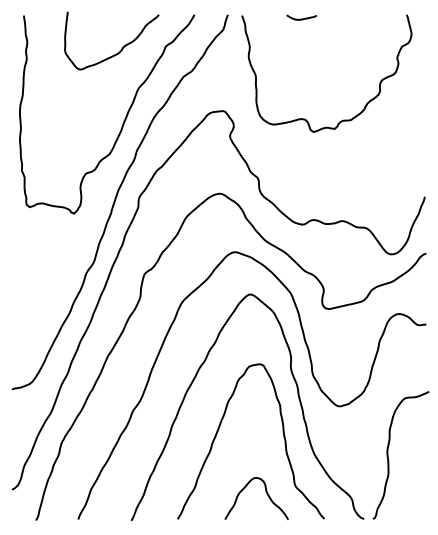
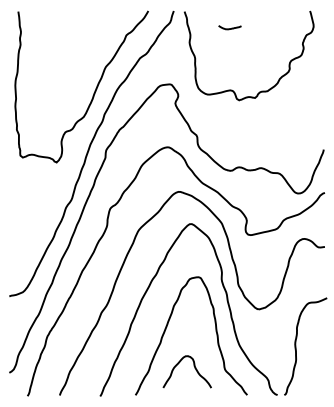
curve: (301, 18) -> (229, 28), moved
curve: (121, 48) -> (92, 36), removed
curve: (266, 494) -> (194, 368), moved

